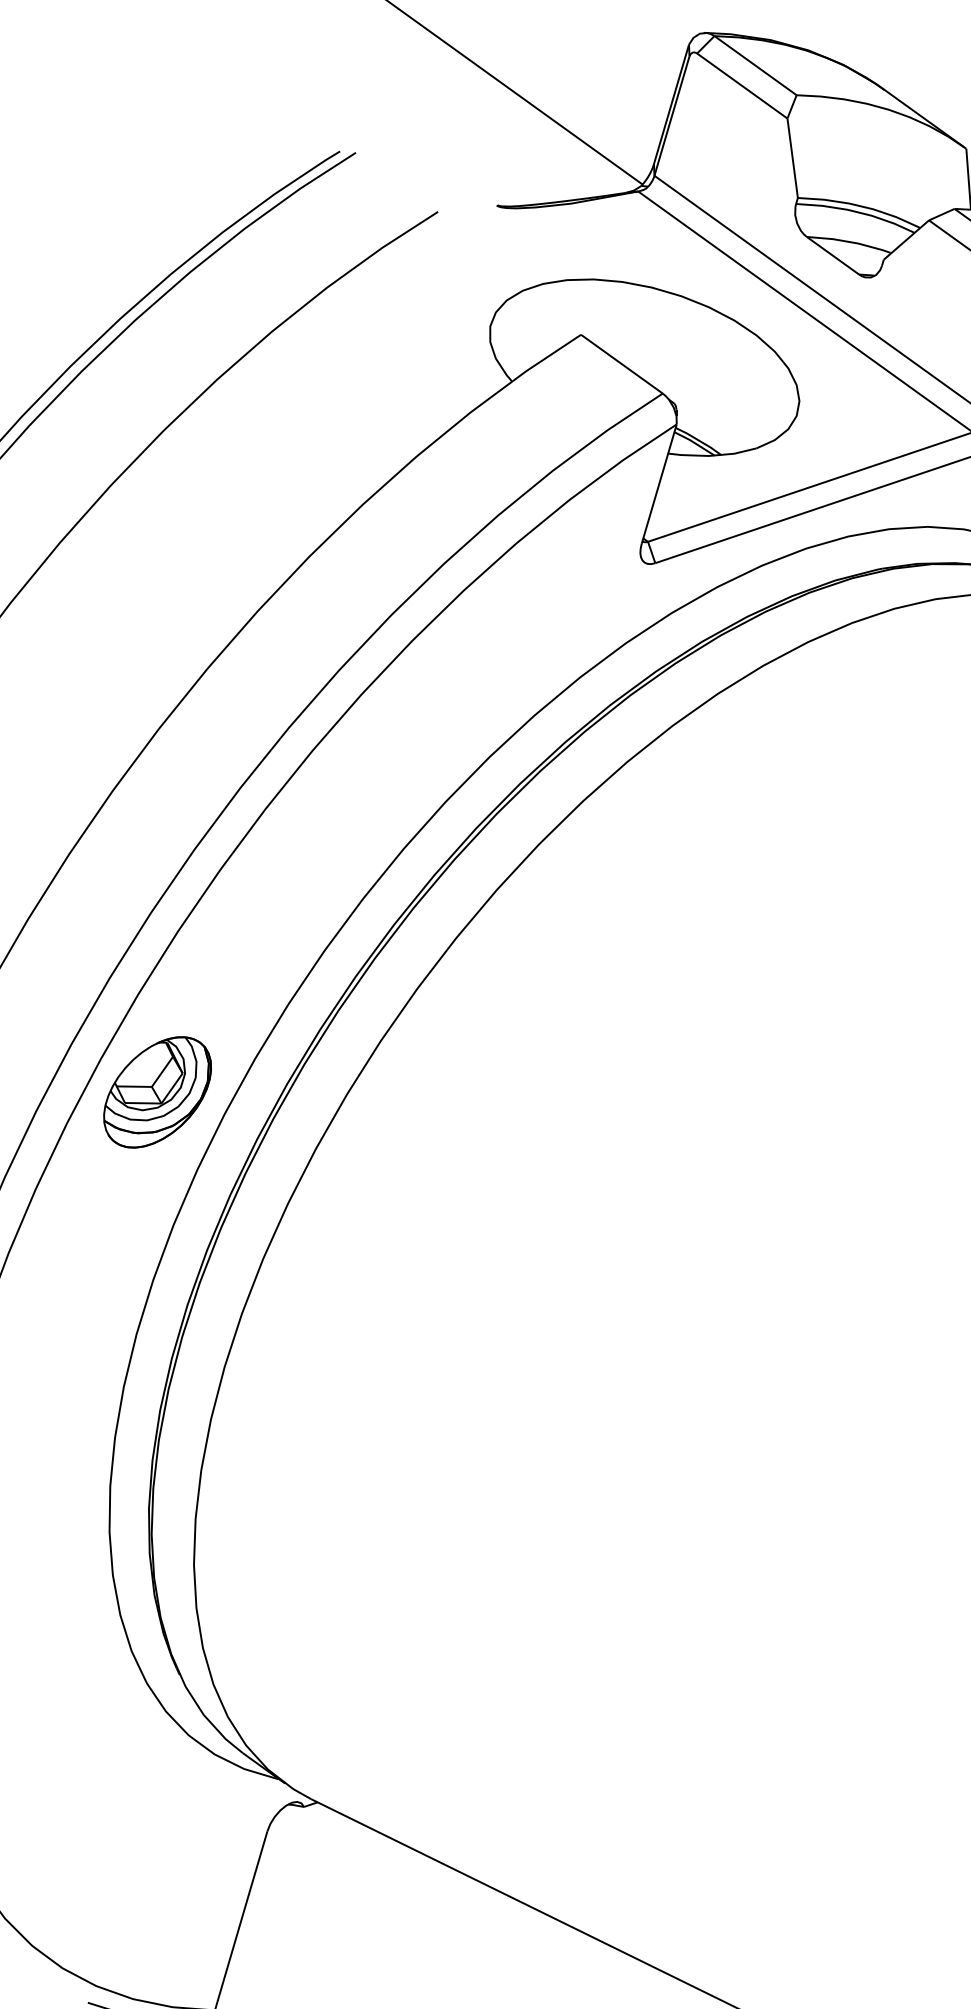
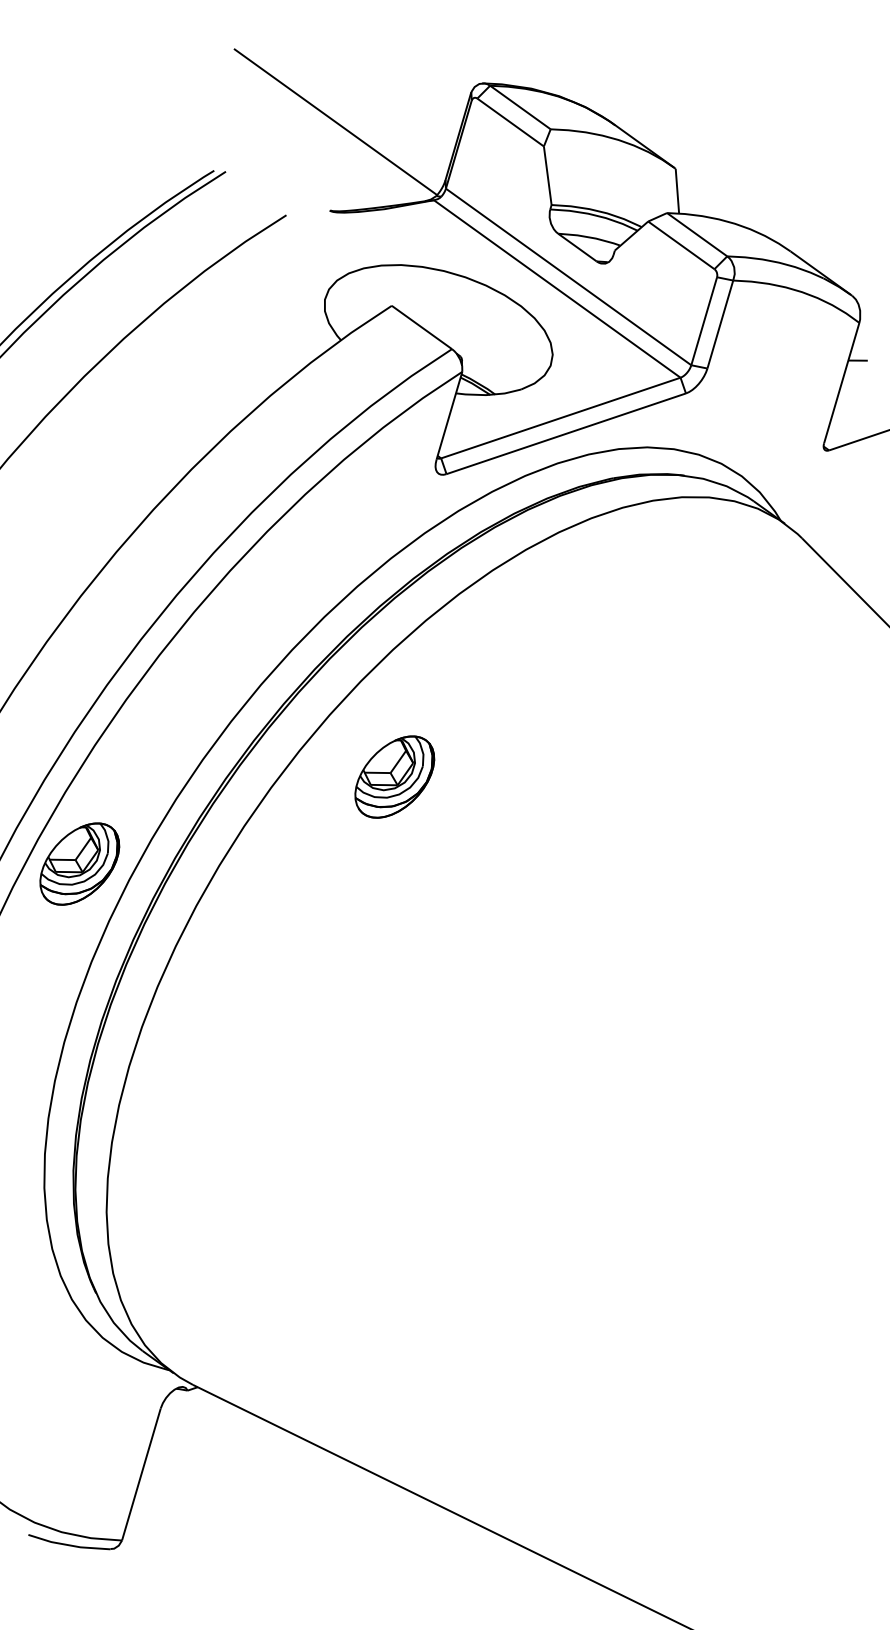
part: (584, 973) -> (394, 776), added

